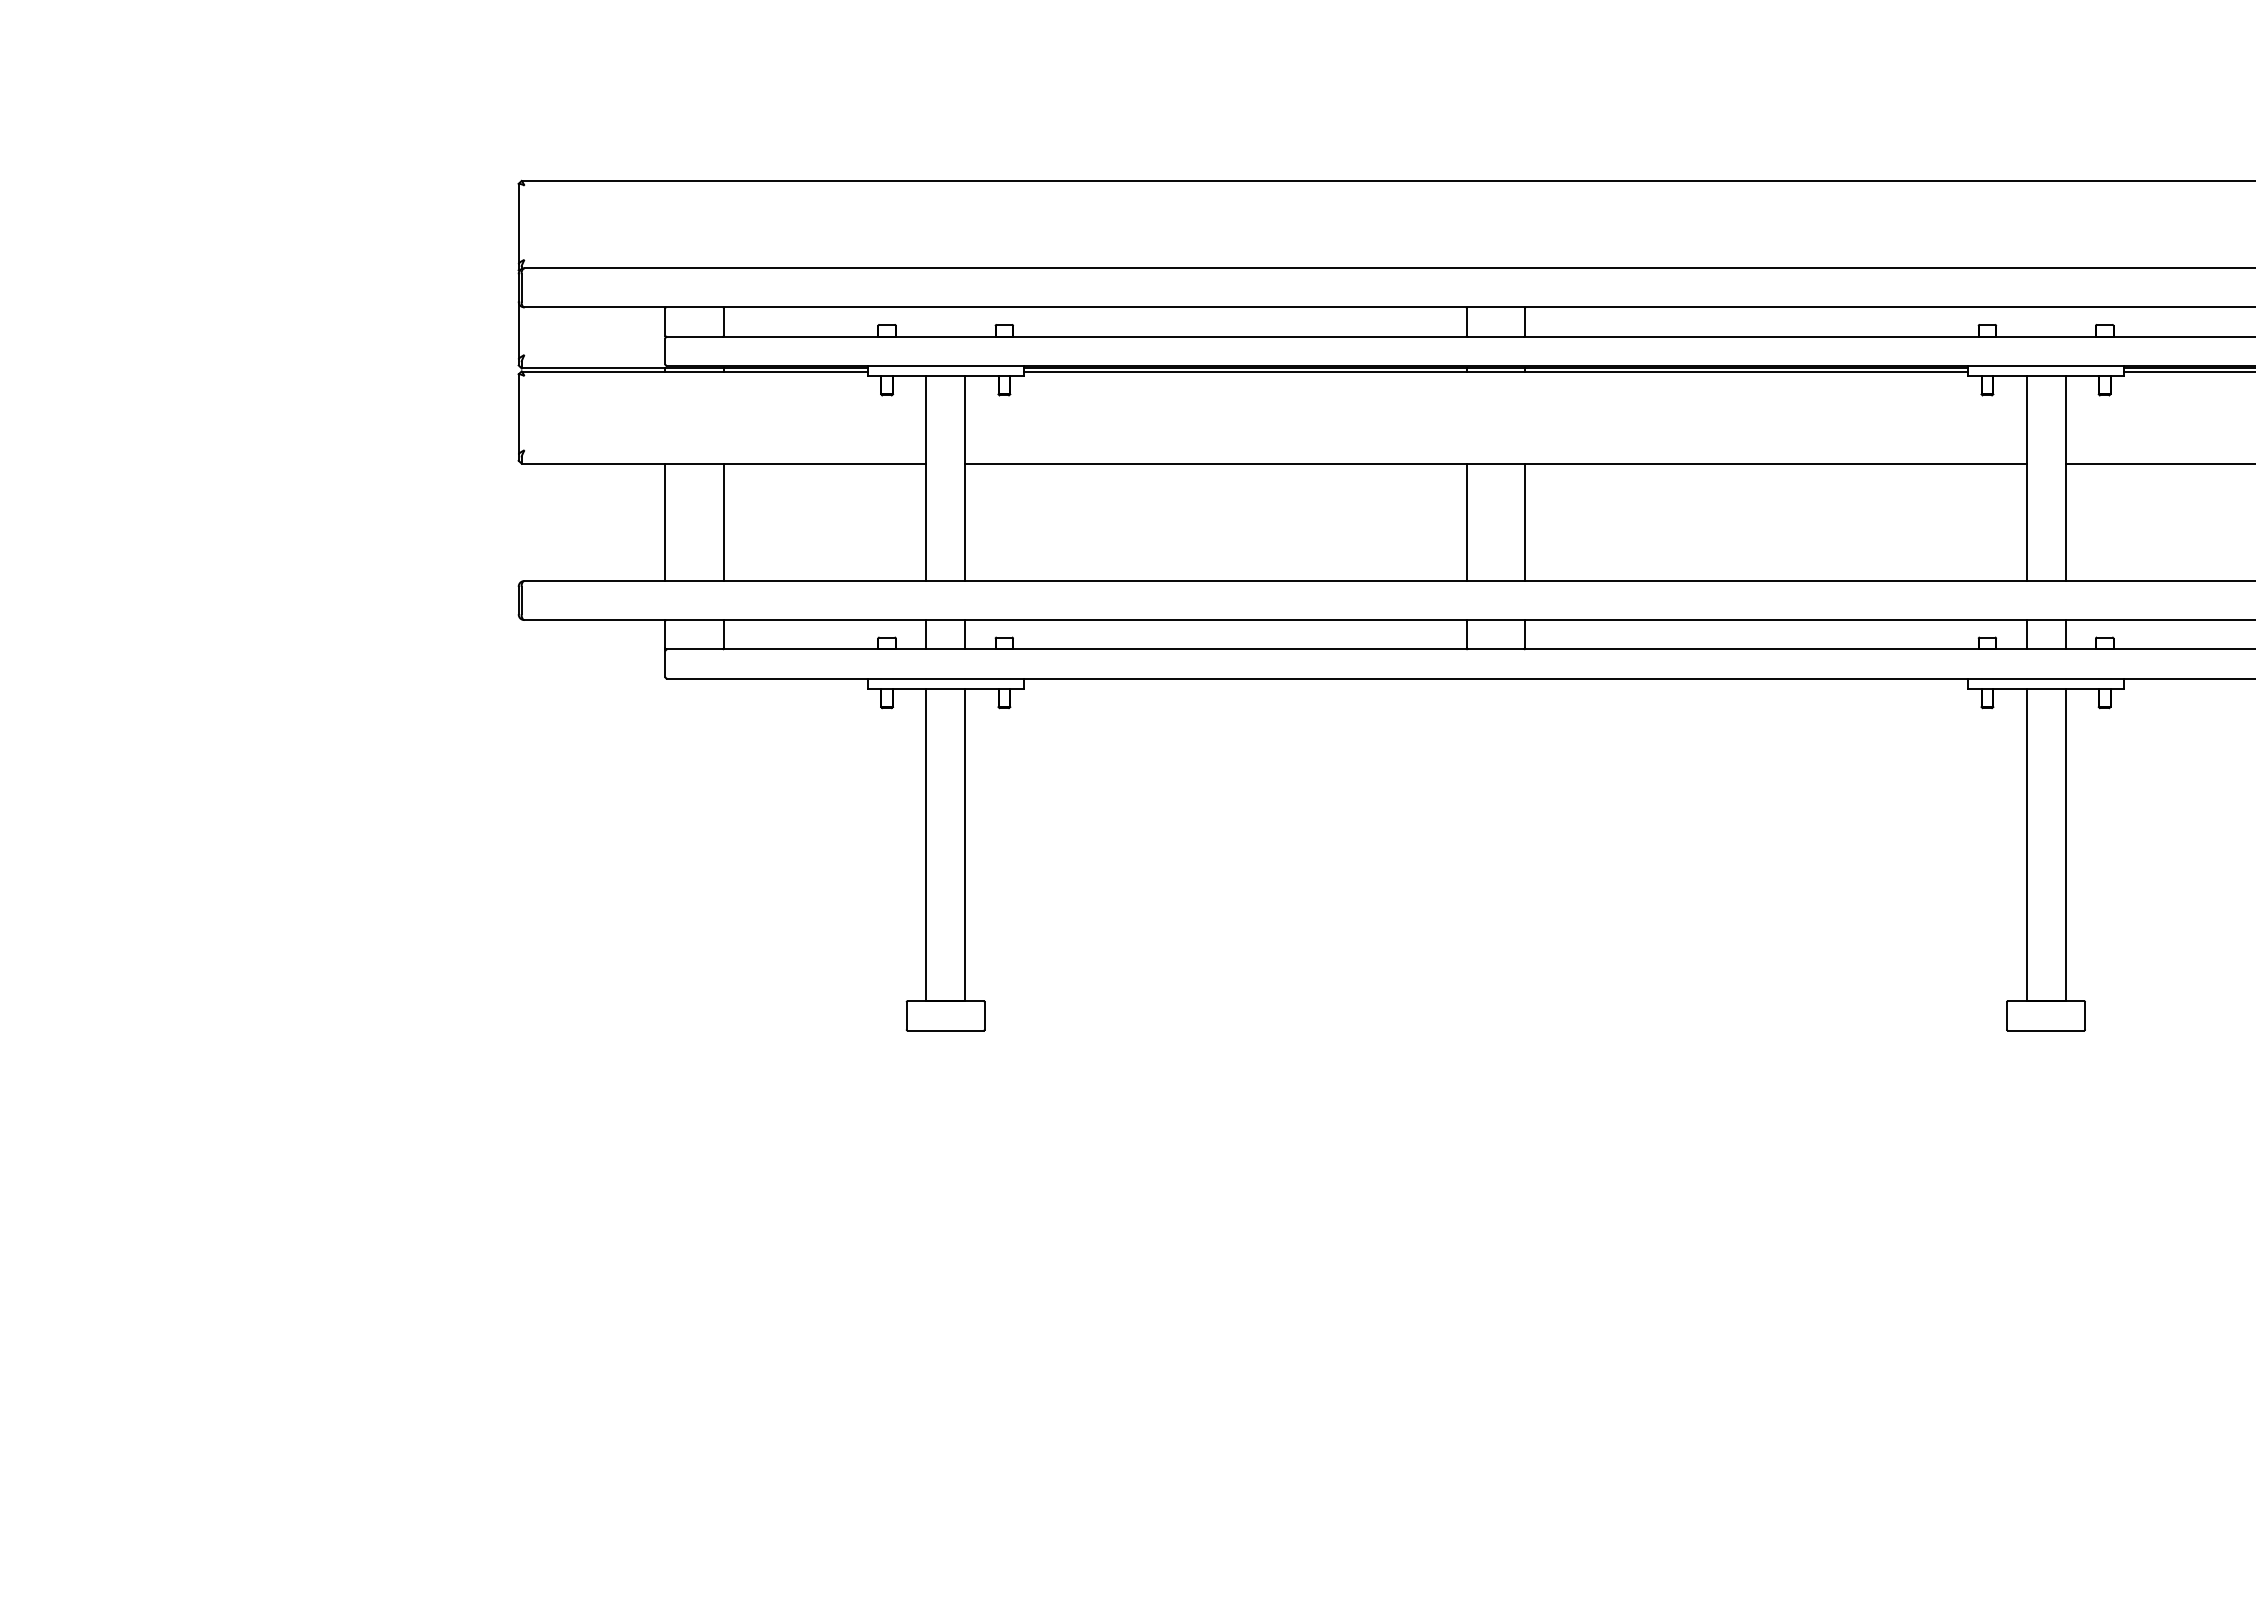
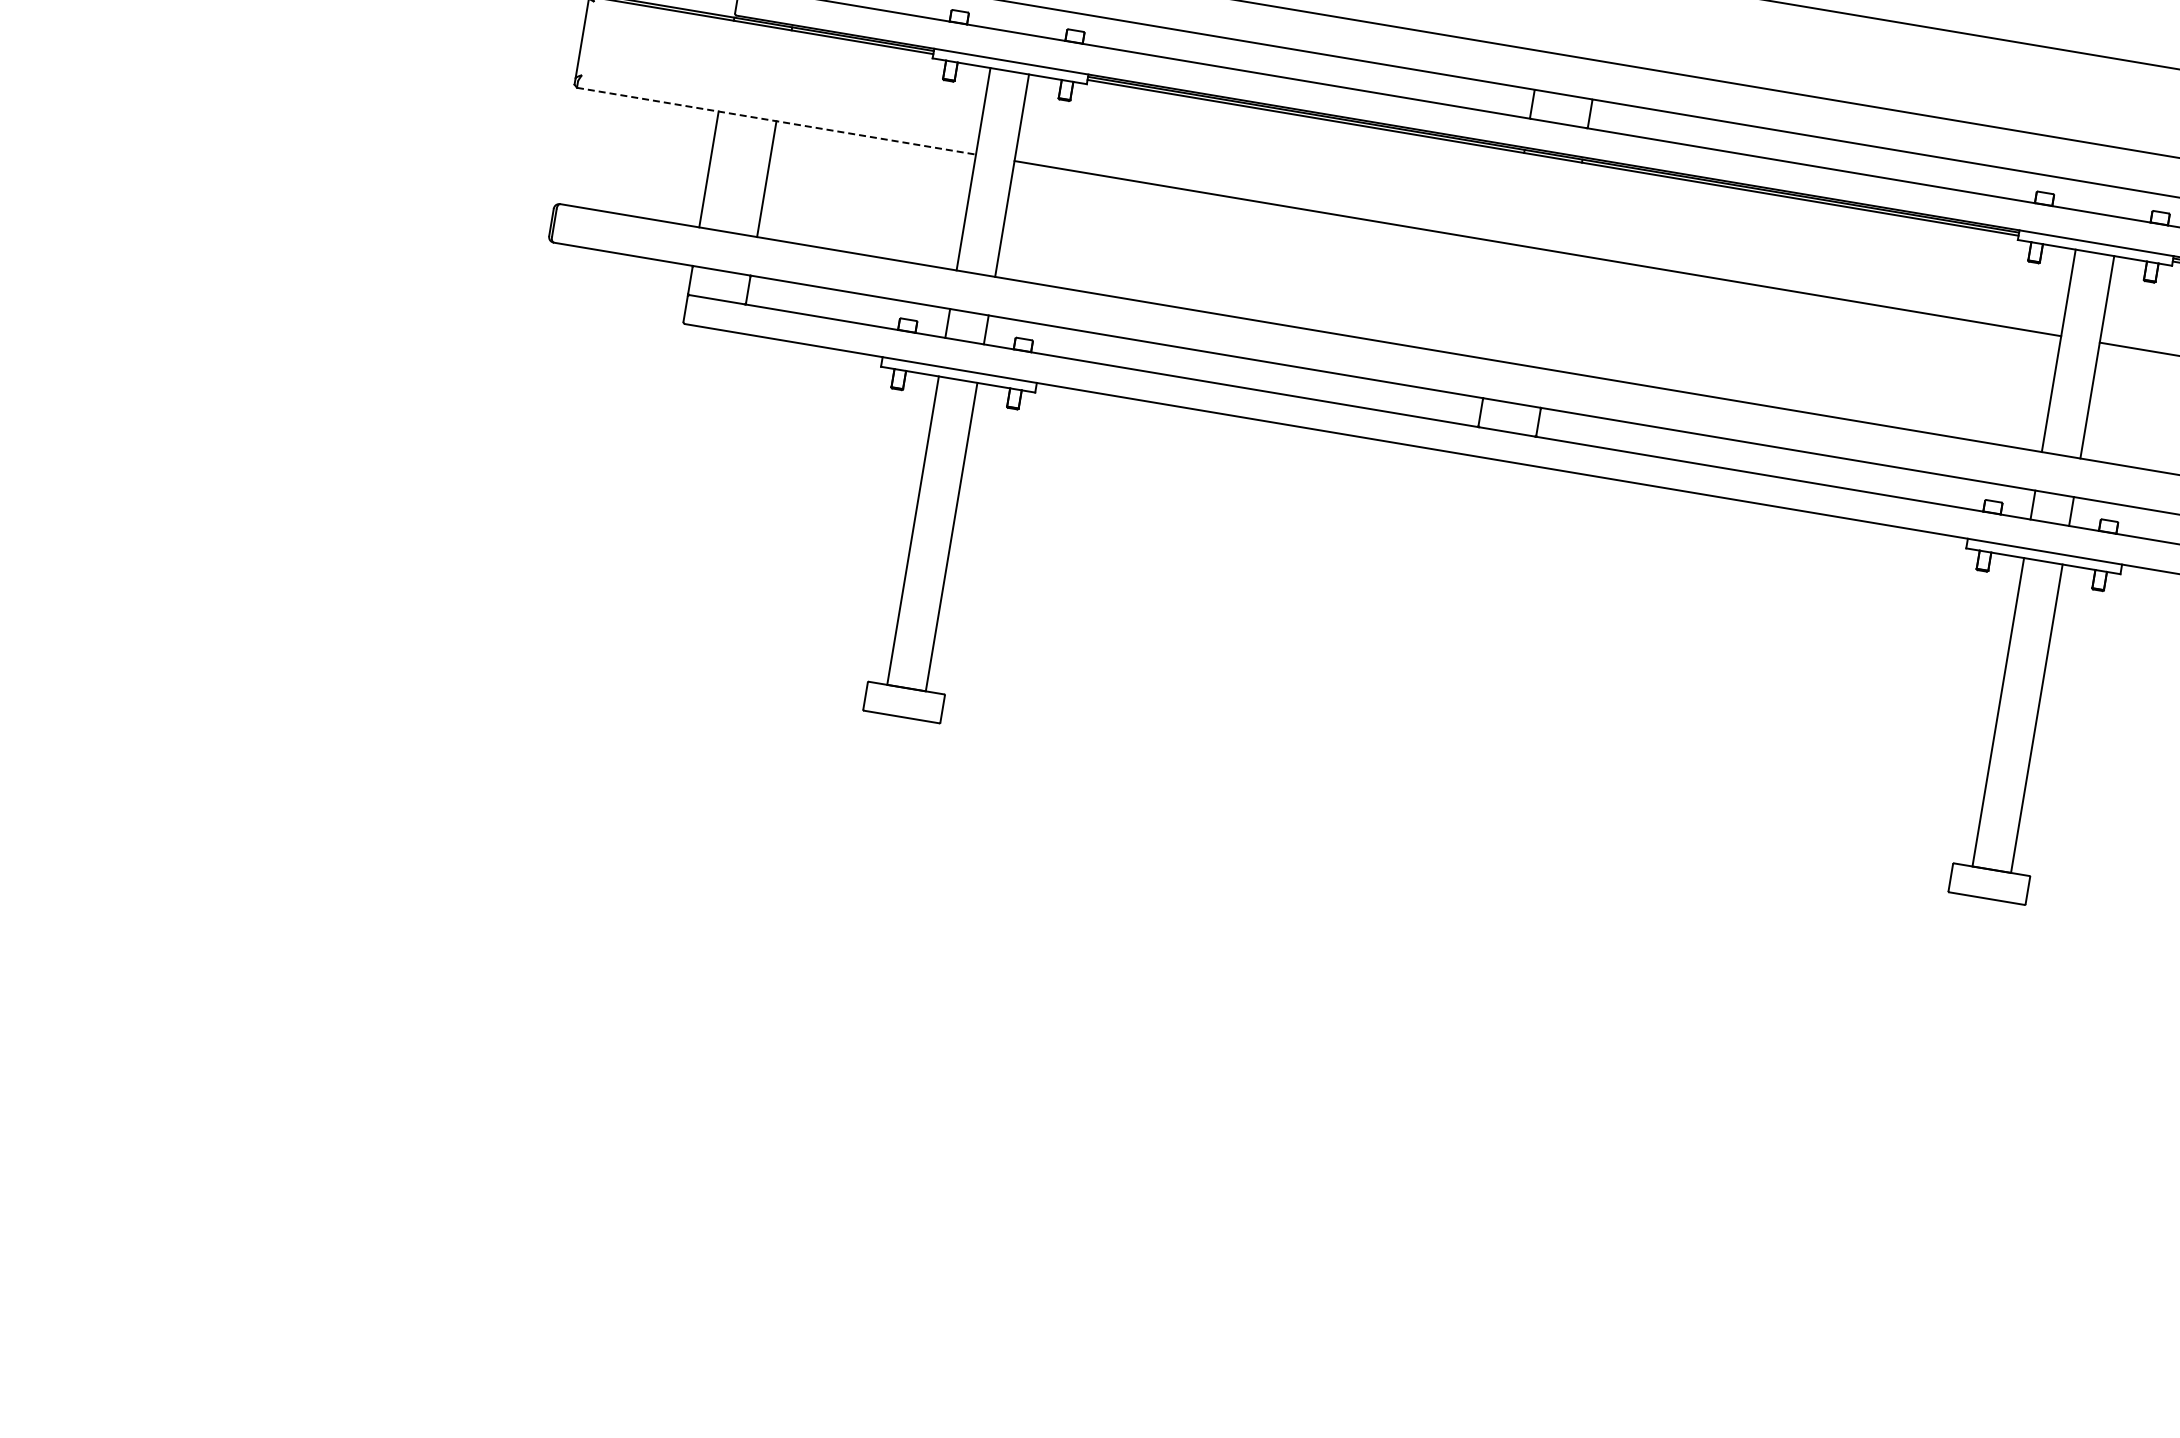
line: (724, 463) -> (777, 121), solid -> dashed
line: (1466, 522) -> (1499, 301), removed
line: (1525, 522) -> (1557, 311), removed

